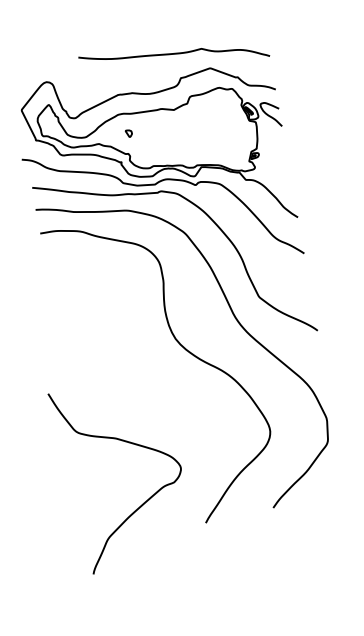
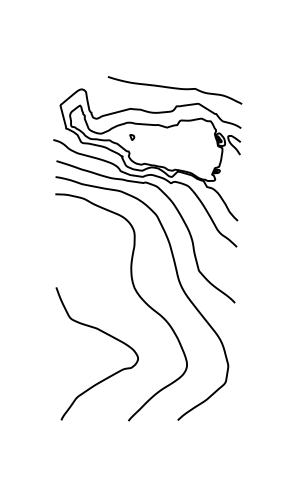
curve: (129, 444) -> (105, 334), moved

